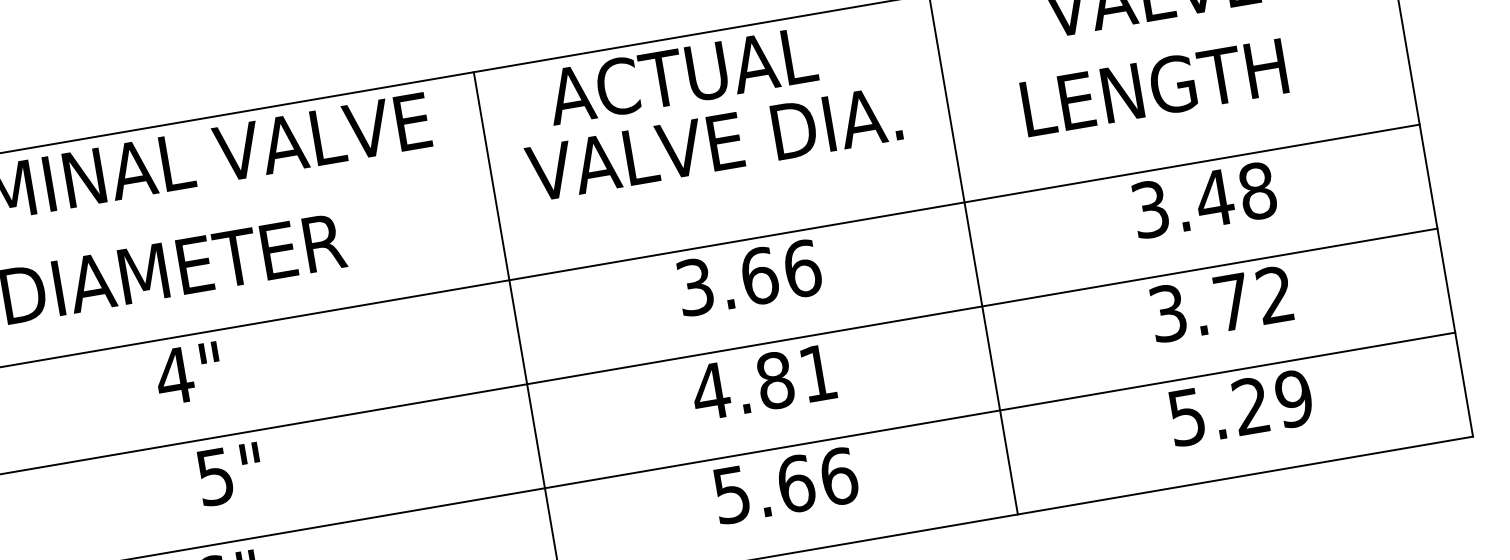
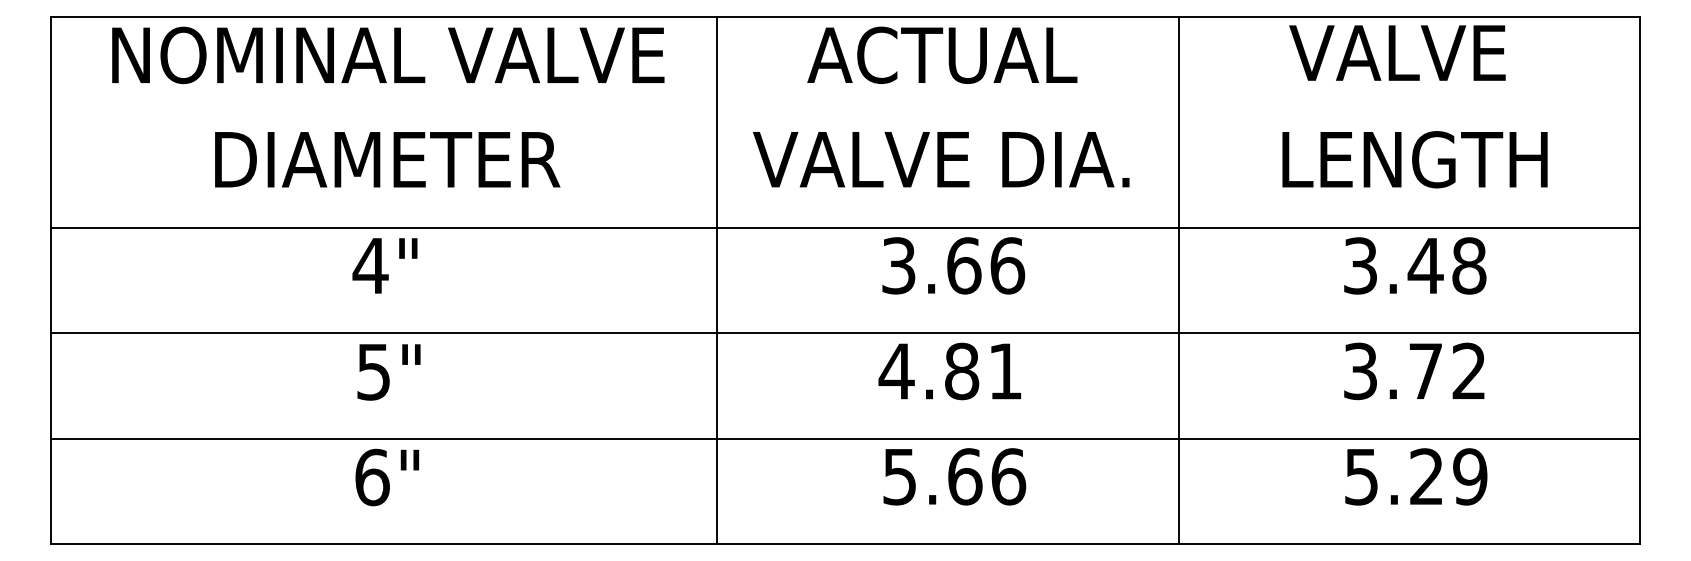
text: (682, 74) -> (942, 54), moved
text: (1153, 87) -> (1414, 159), moved
text: (714, 143) -> (941, 159), moved
text: (229, 474) -> (388, 372), moved

